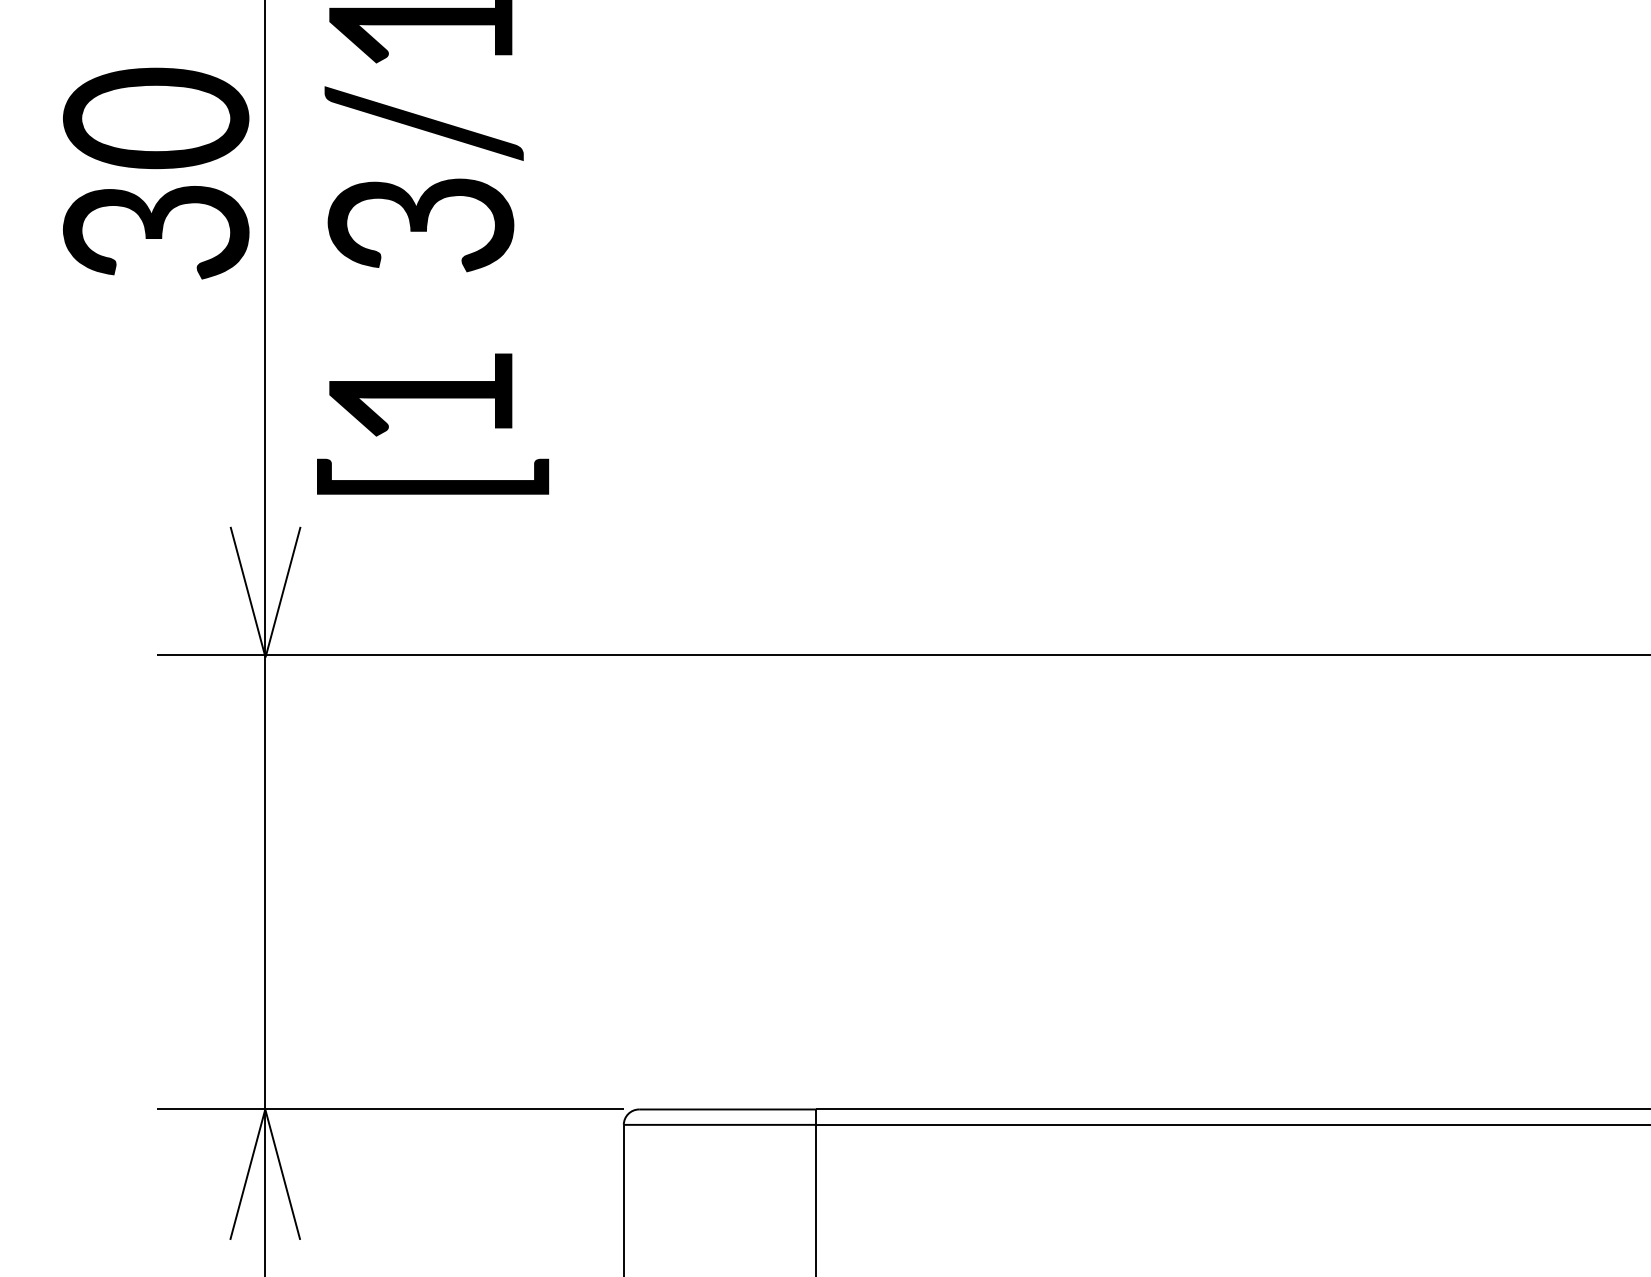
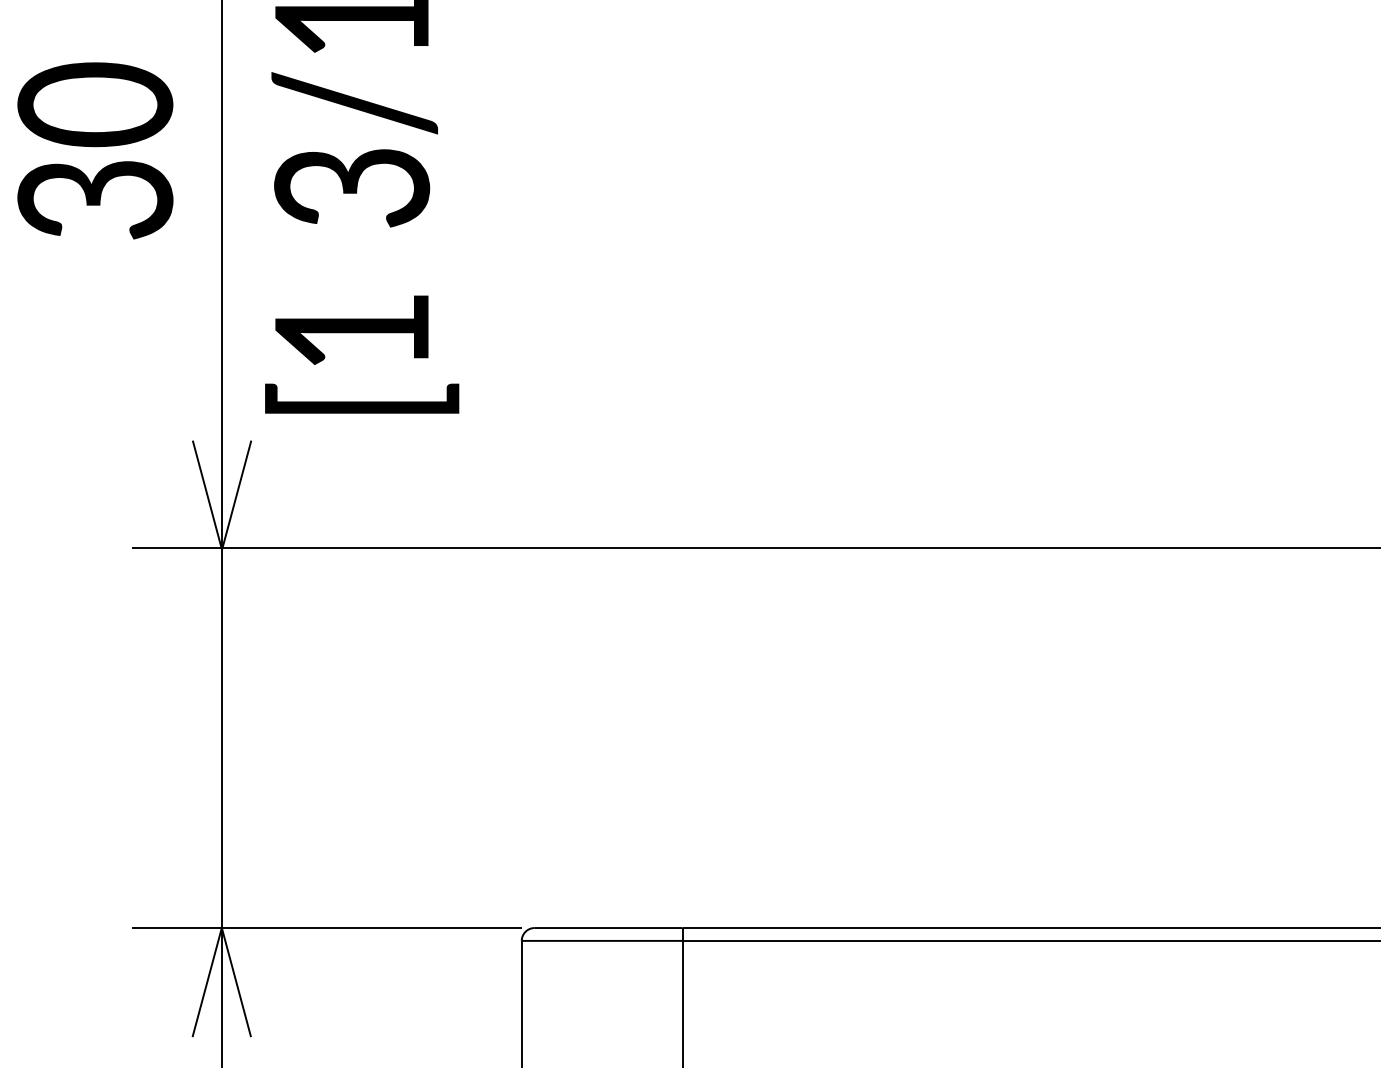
text: (156, 173) -> (95, 150), moved

